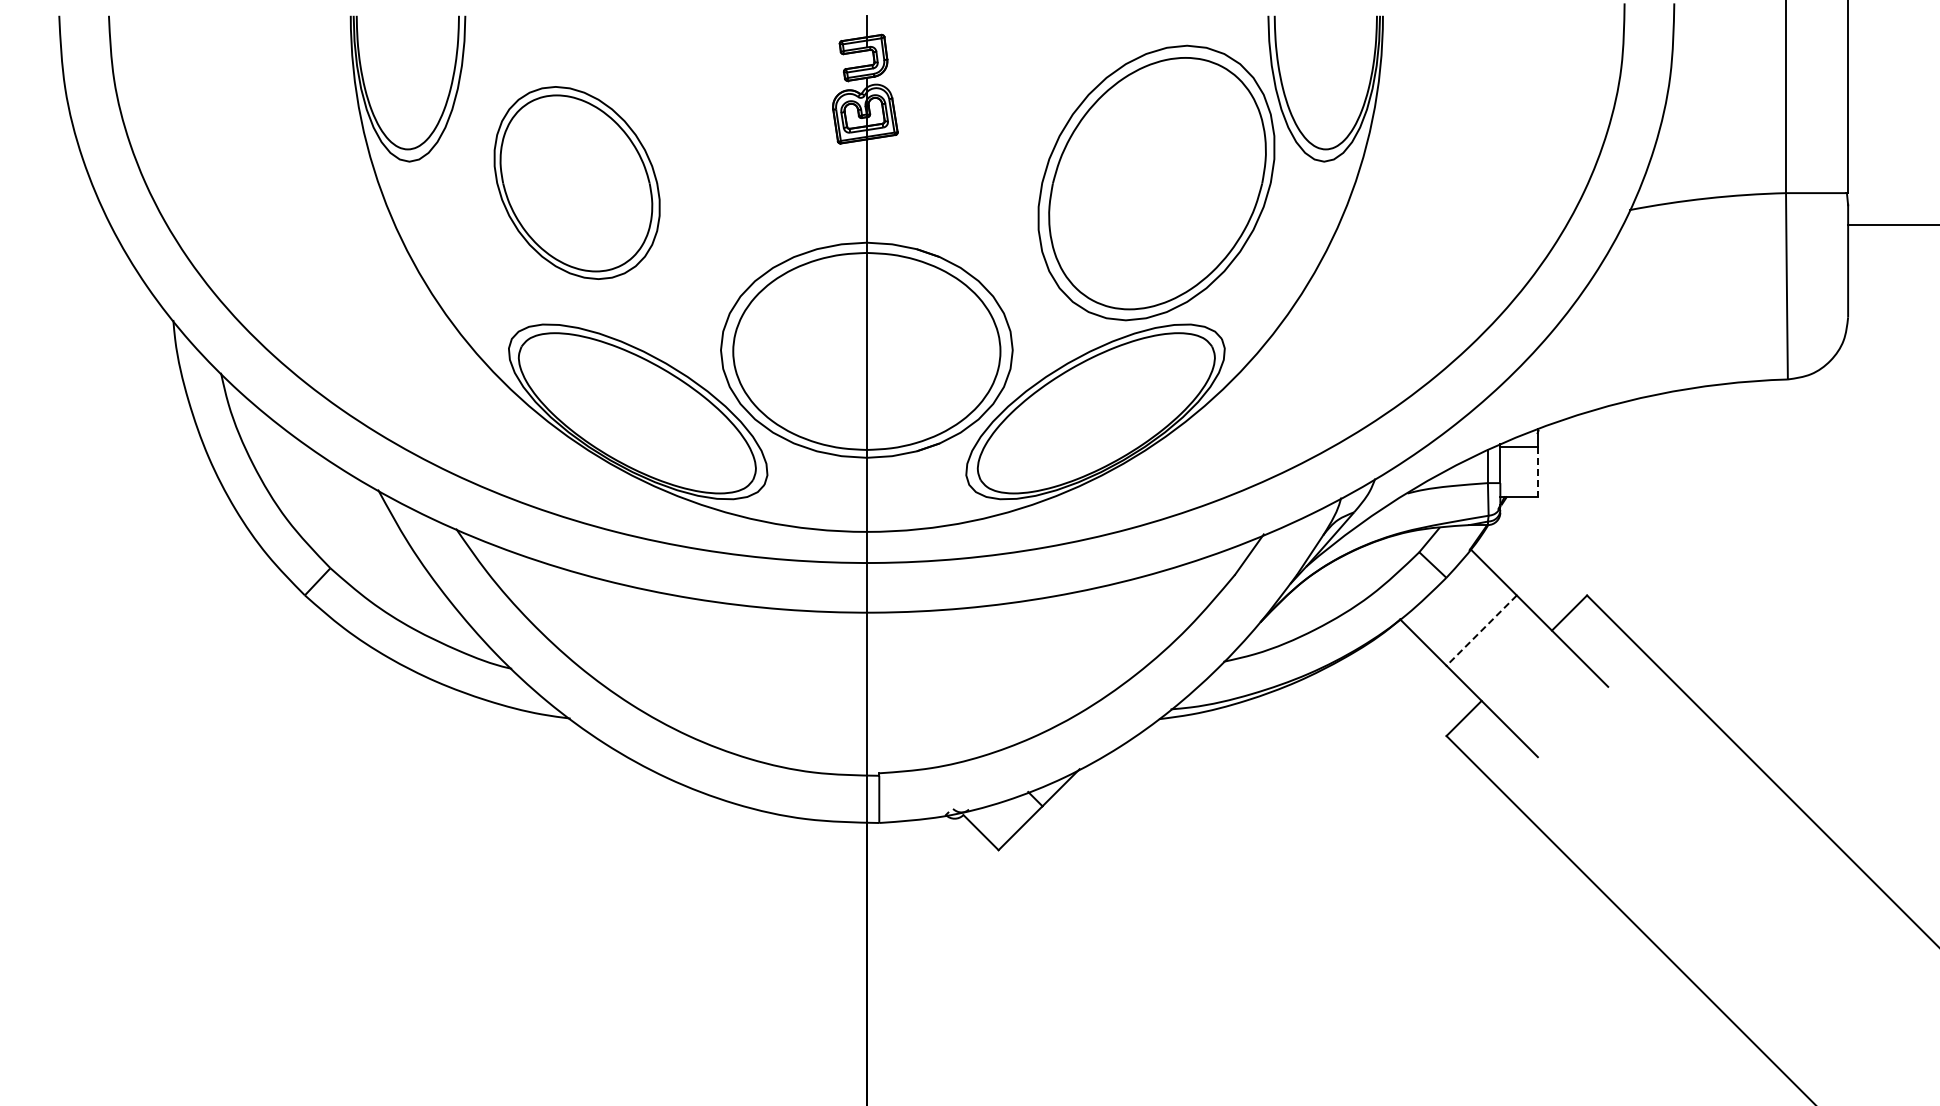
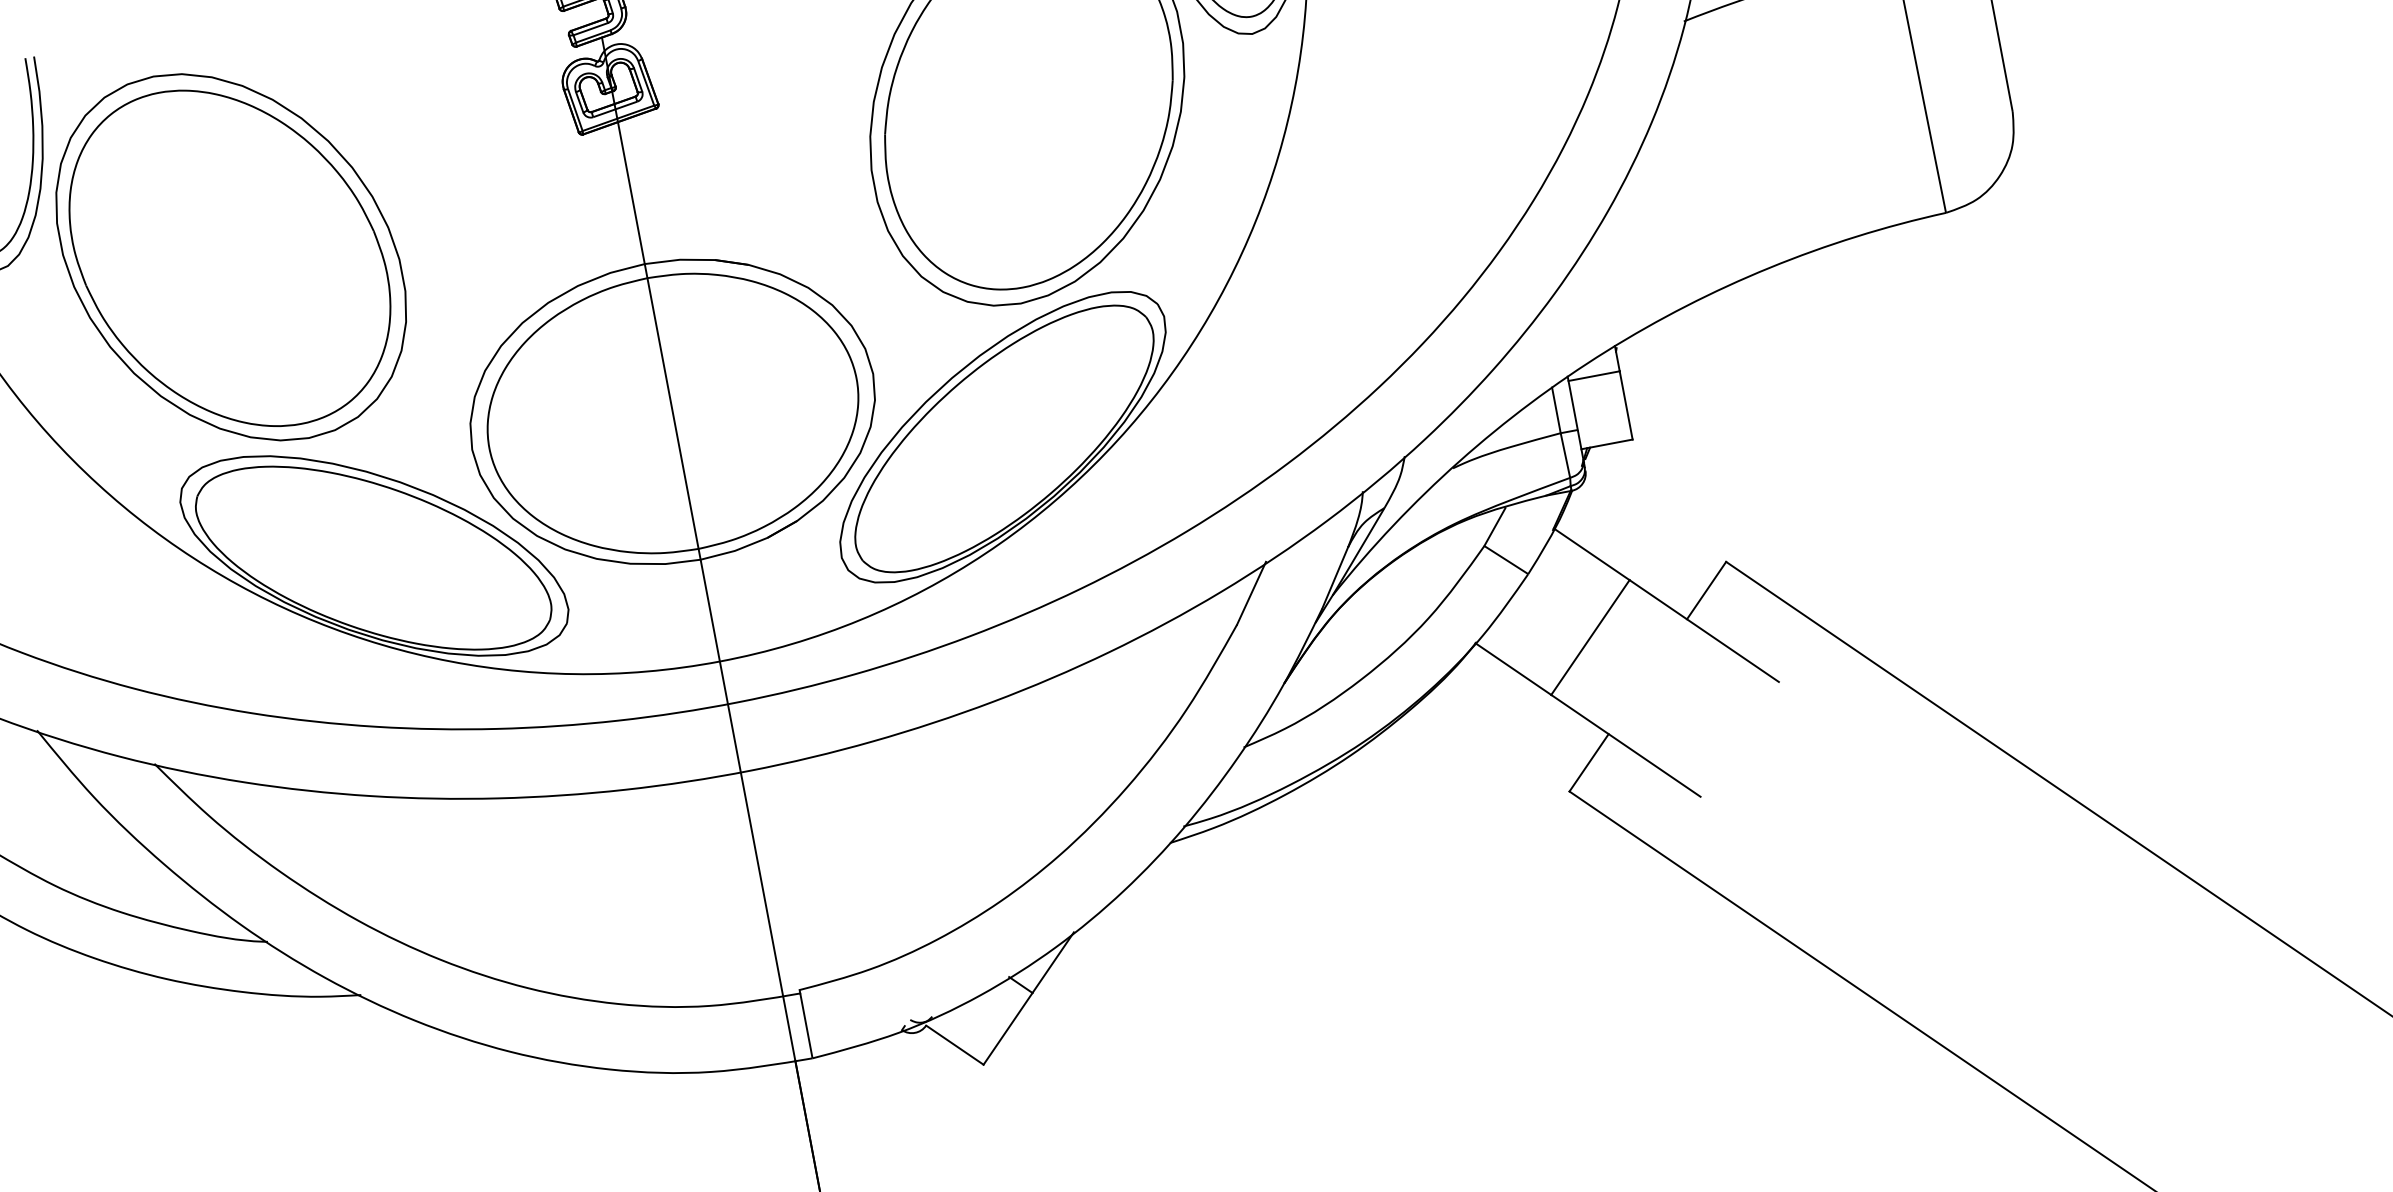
part: (576, 182) -> (230, 256), size x1.43
line: (1537, 472) -> (1626, 405), dashed -> solid
line: (1481, 630) -> (1590, 637), dashed -> solid

